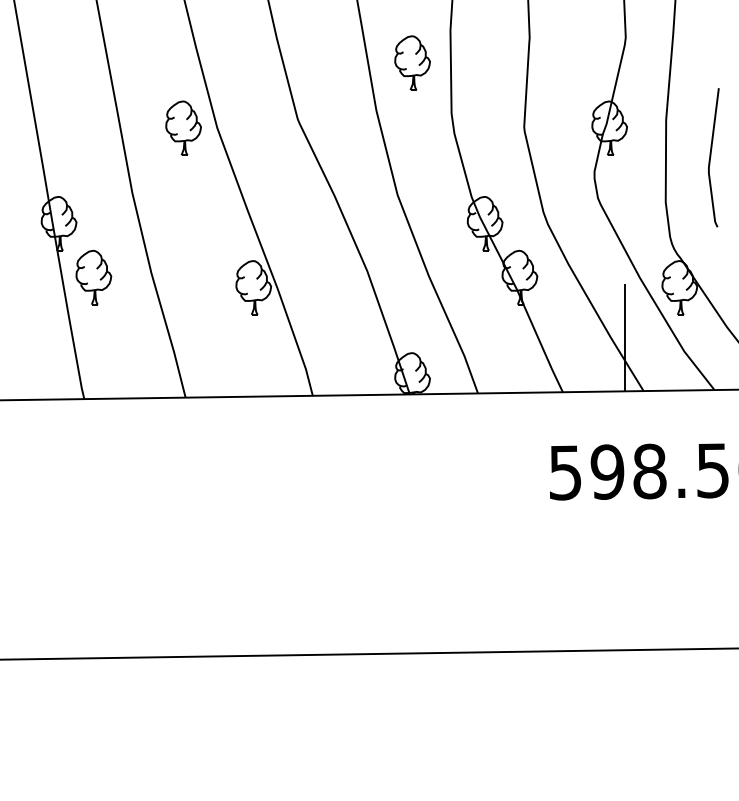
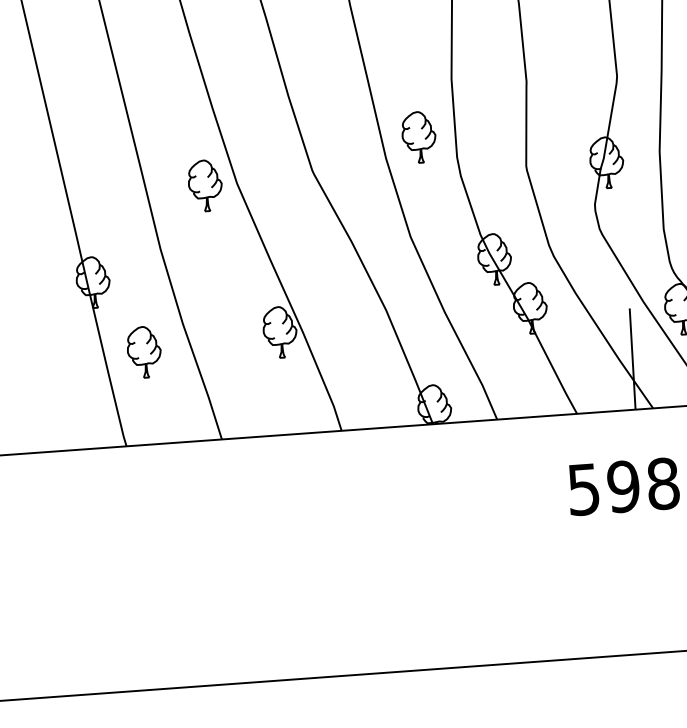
part: (412, 62) -> (418, 136), moved
part: (93, 277) -> (143, 352), moved

